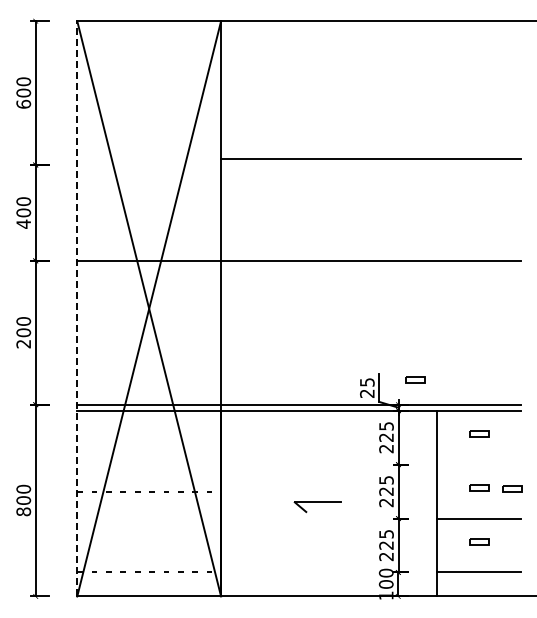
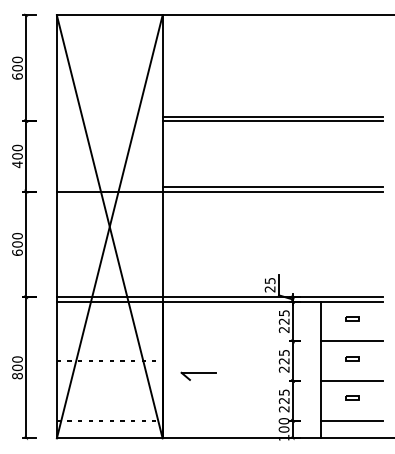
line: (370, 165) -> (272, 121), added
line: (370, 254) -> (272, 186), added
line: (77, 308) -> (57, 226), dashed -> solid
text: (23, 343) -> (17, 252), 200 -> 600
part: (415, 379) -> (305, 278), removed
line: (478, 464) -> (351, 341), added
part: (512, 488) -> (376, 358), removed
part: (317, 507) -> (198, 376), moved

